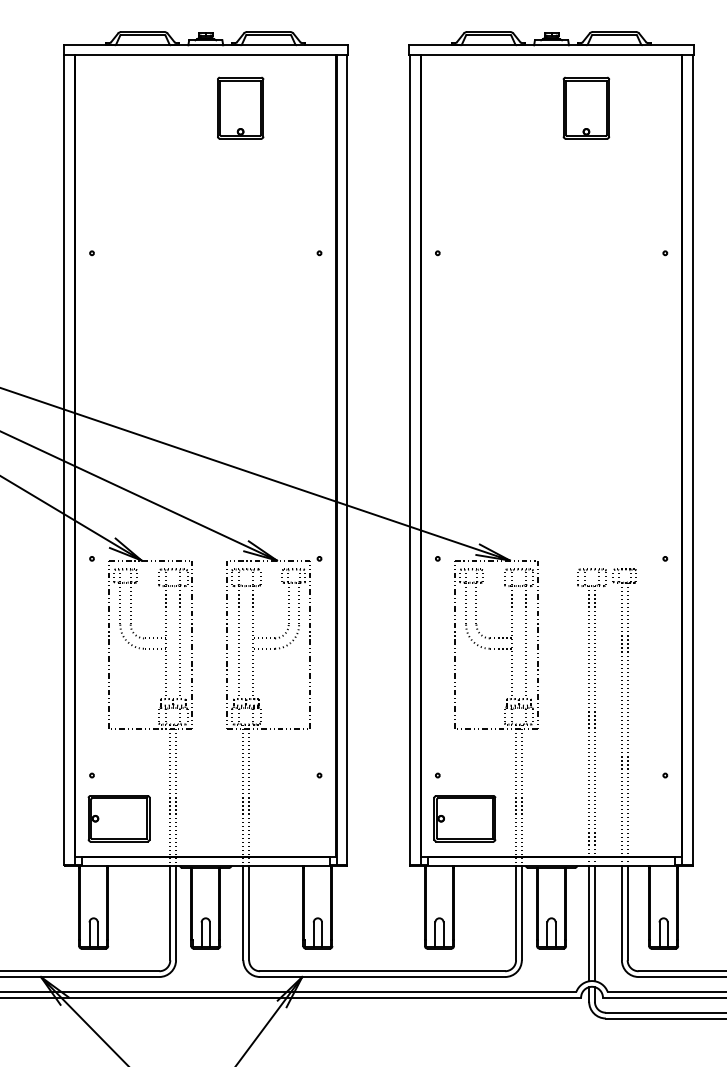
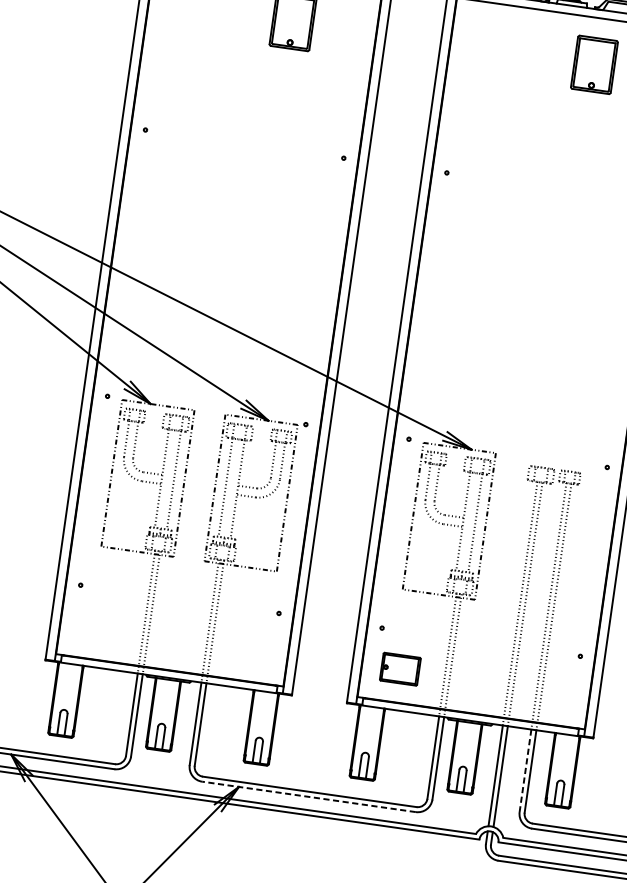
part: (118, 818) -> (98, 625), removed
part: (464, 818) -> (400, 668), size x0.7
line: (621, 913) -> (525, 771), solid -> dashed
line: (382, 977) -> (308, 797), solid -> dashed

